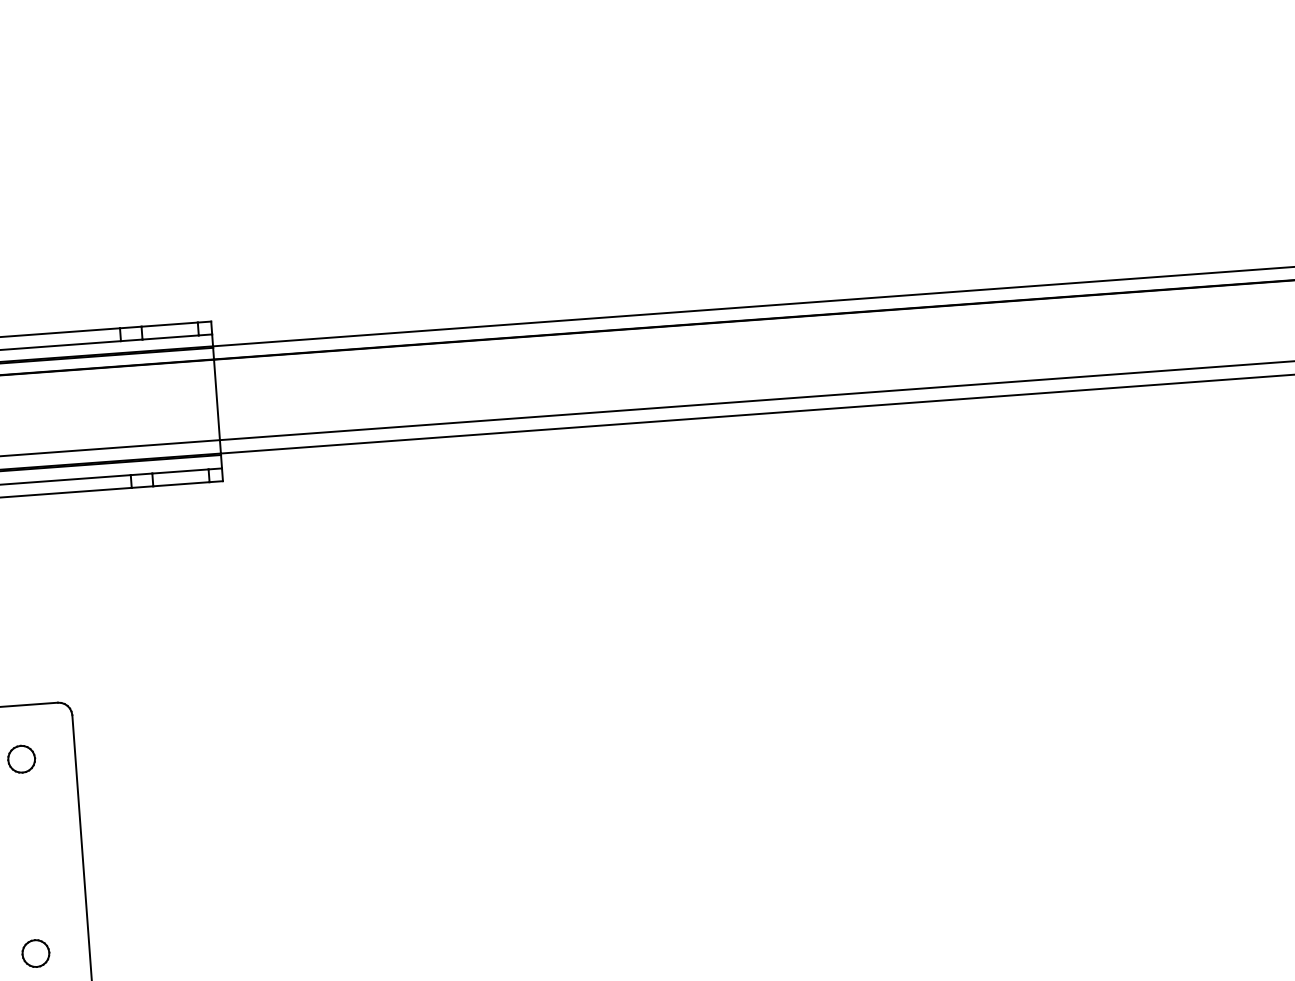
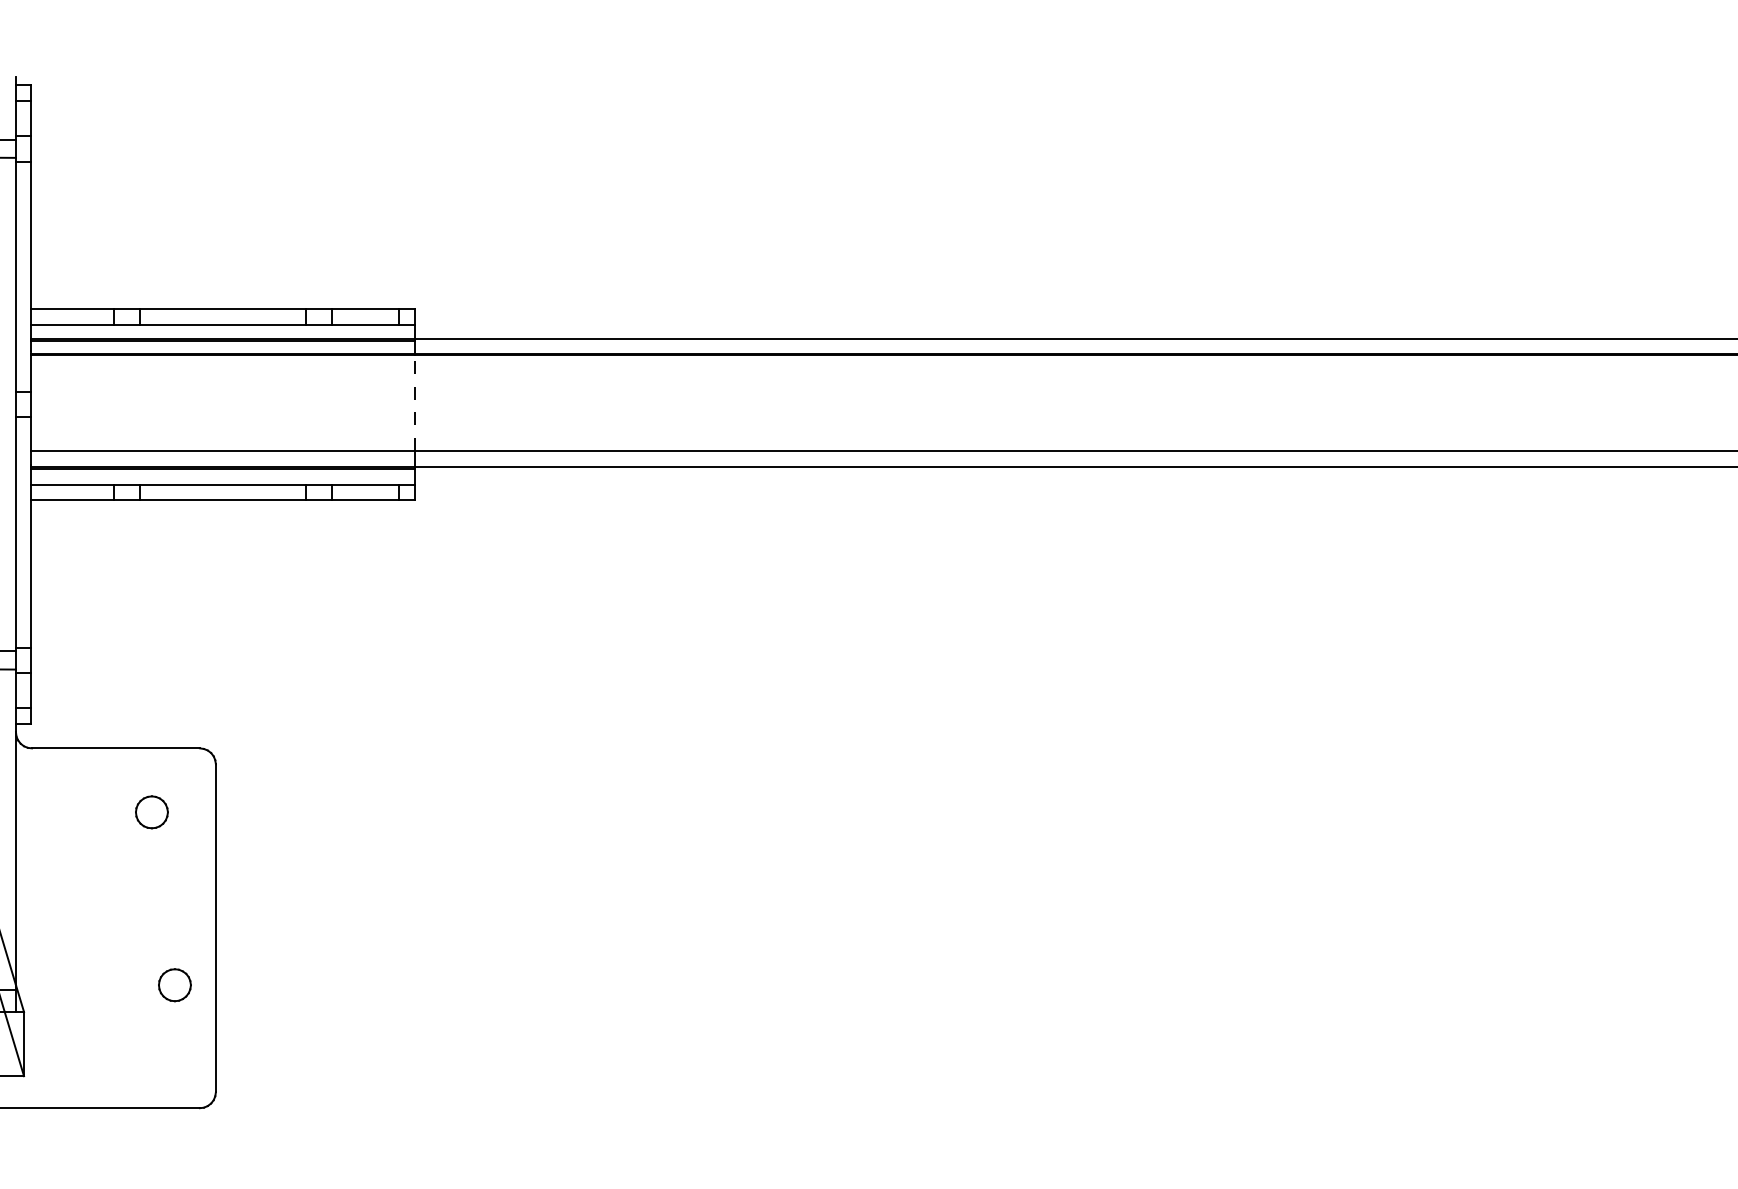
line: (217, 399) -> (415, 402), solid -> dashed
part: (35, 953) -> (174, 985), moved

